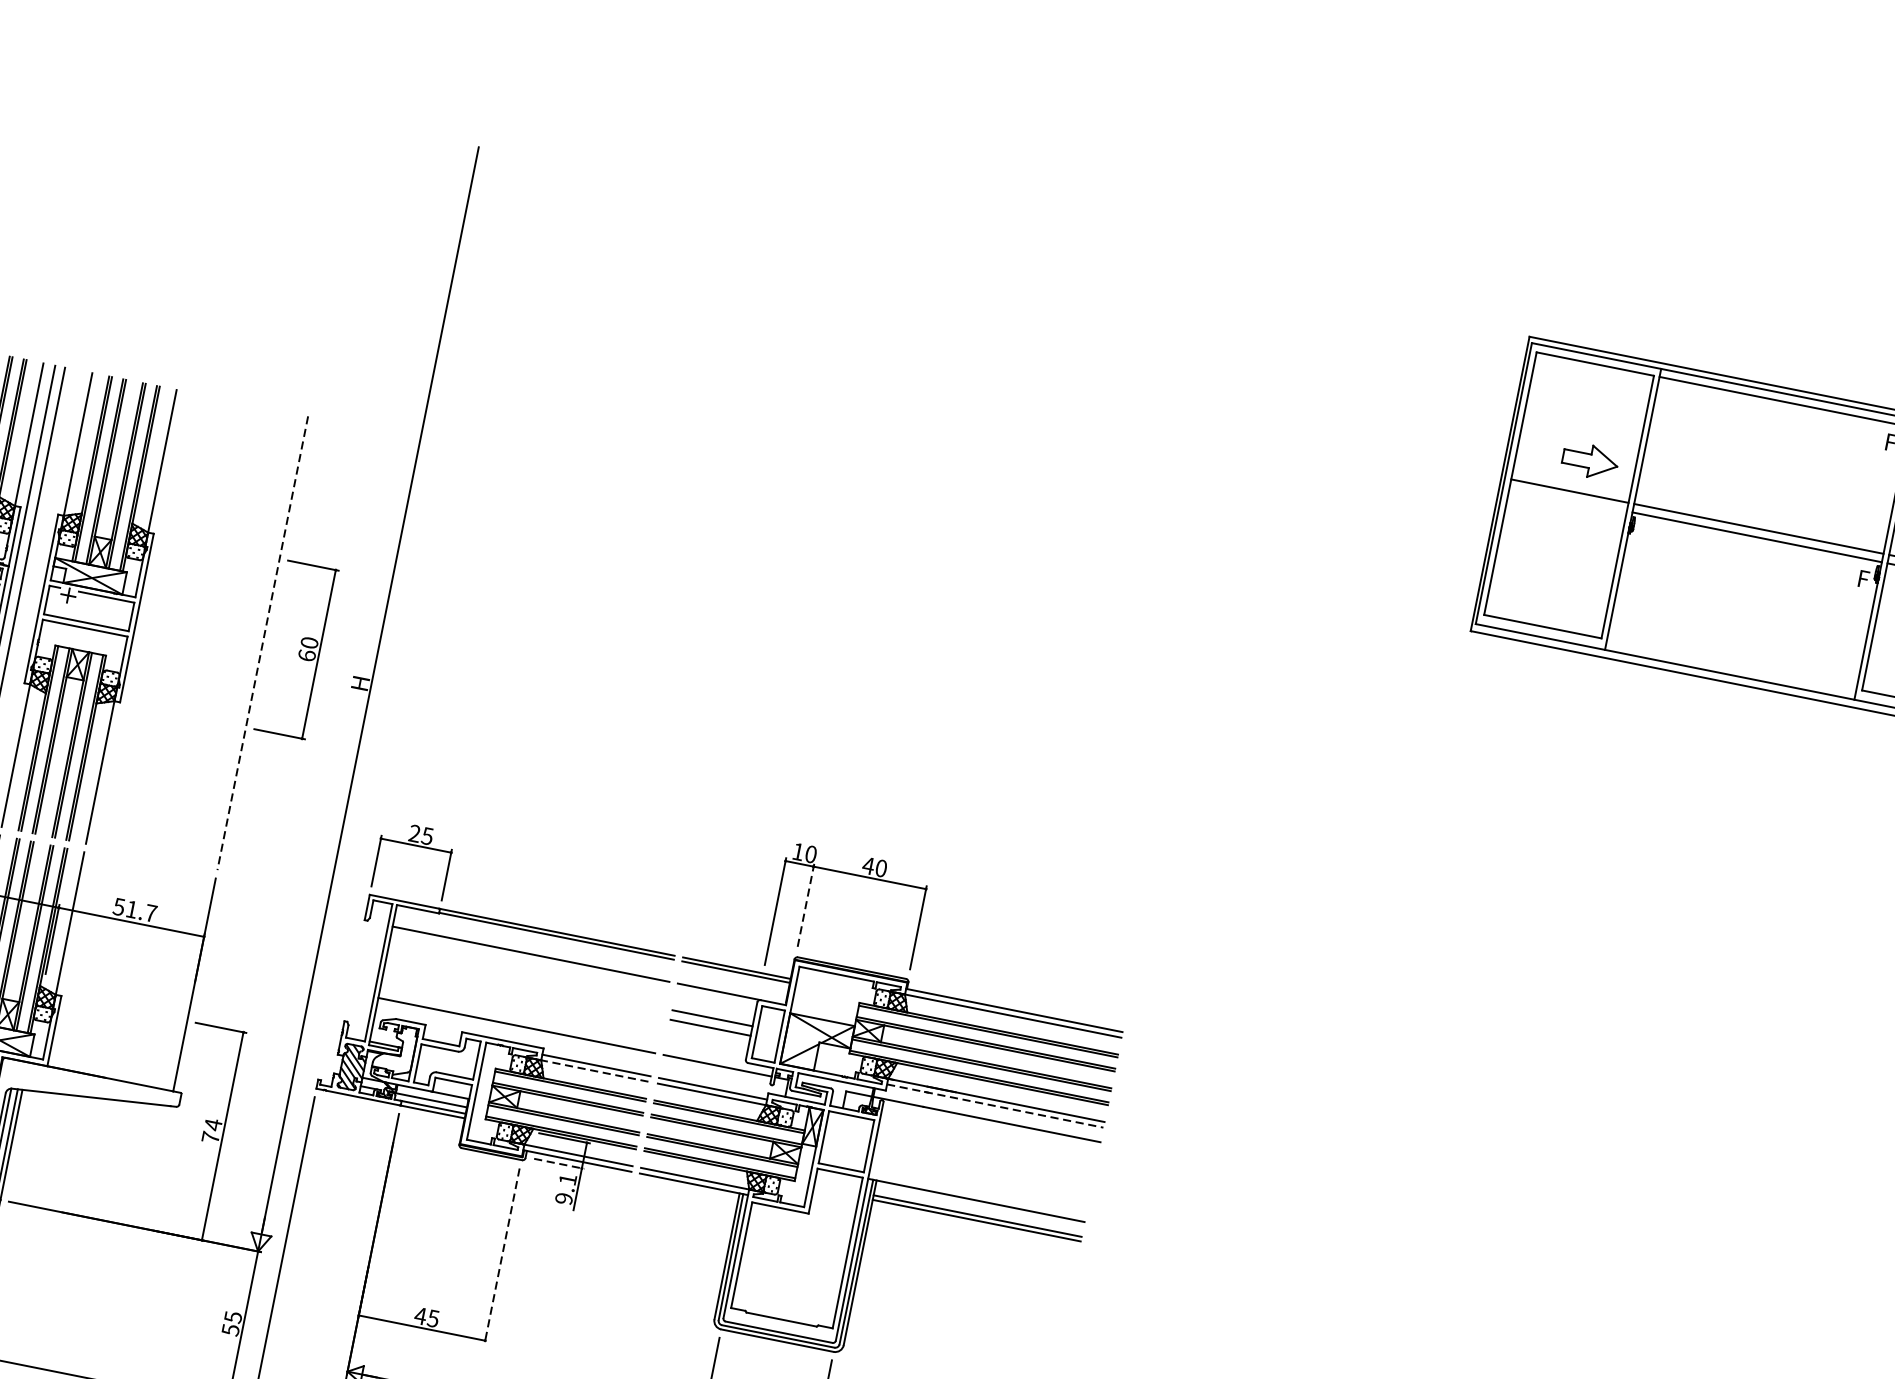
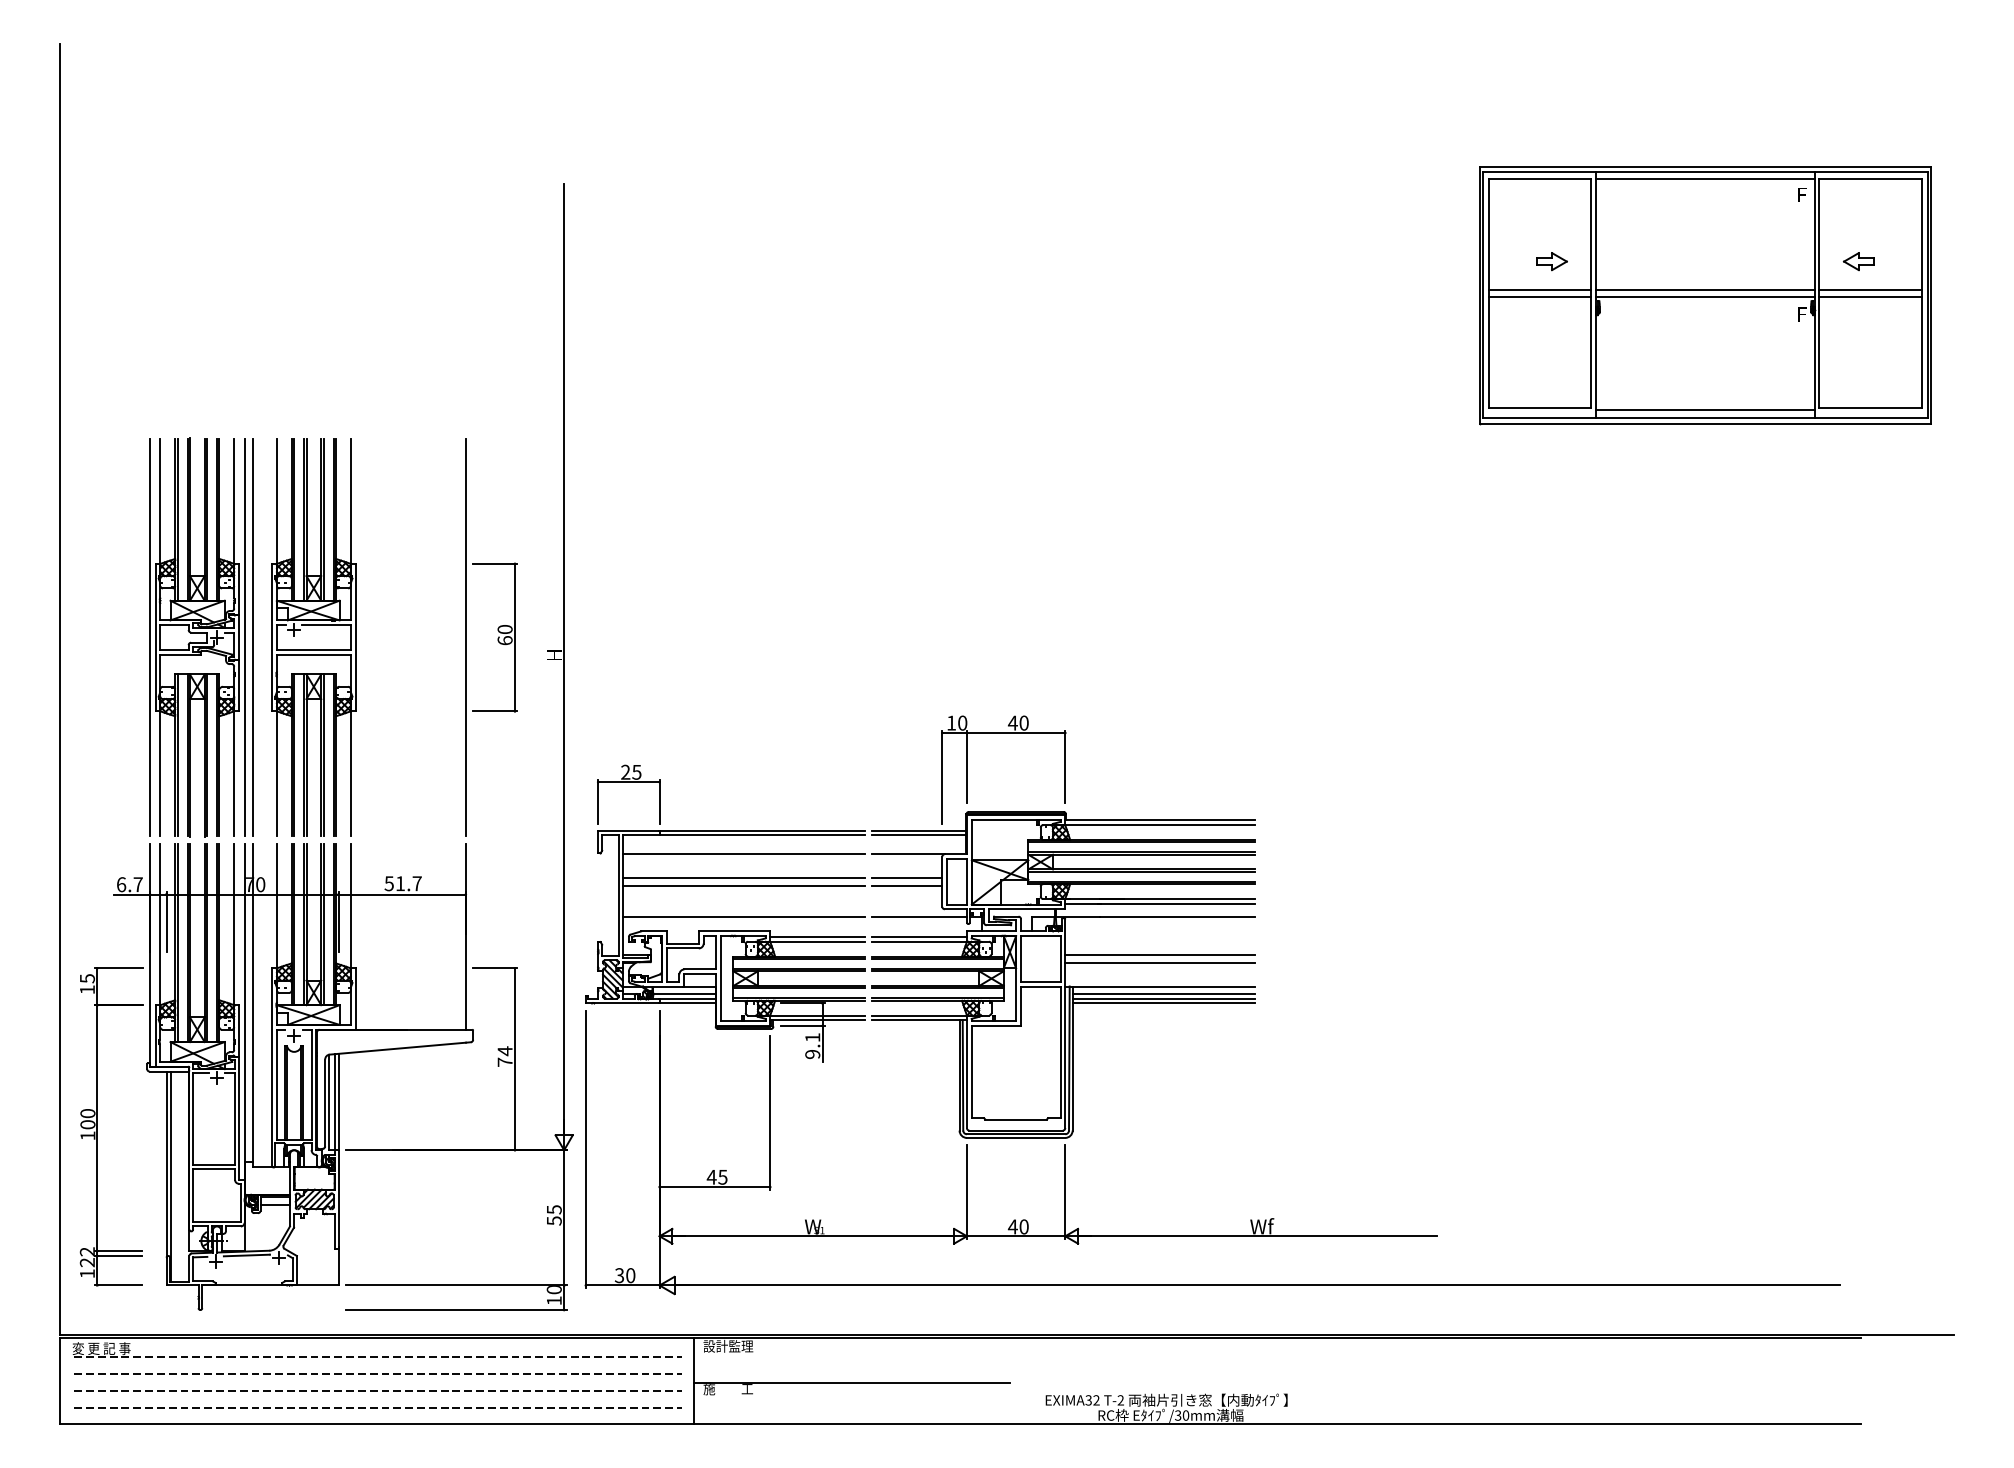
part: (1589, 461) -> (1551, 261), size x0.62
line: (1567, 499) -> (1539, 297), added
line: (262, 643) -> (465, 637), dashed -> solid
line: (1731, 666) -> (1705, 410), added
line: (805, 904) -> (966, 766), dashed -> solid
line: (525, 980) -> (743, 877), added
line: (523, 989) -> (743, 885), added
line: (594, 1070) -> (816, 941), dashed -> solid
line: (994, 1105) -> (1159, 903), dashed -> solid
line: (560, 1163) -> (803, 1025), dashed -> solid
line: (983, 1163) -> (1159, 954), added
line: (981, 1174) -> (1159, 963), added
line: (978, 1209) -> (1163, 993), added
line: (502, 1256) -> (770, 1113), dashed -> solid

